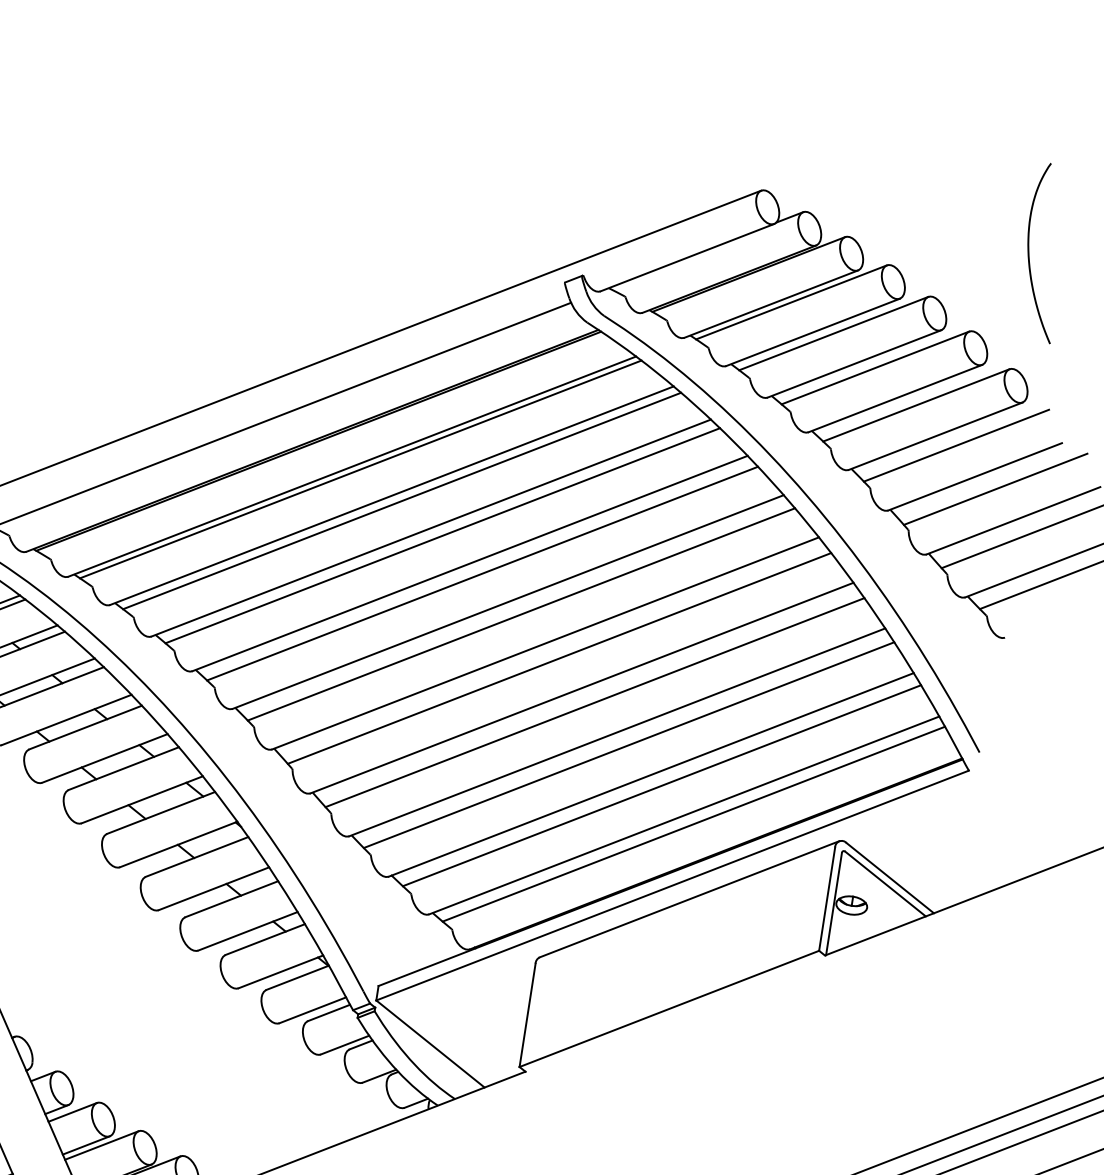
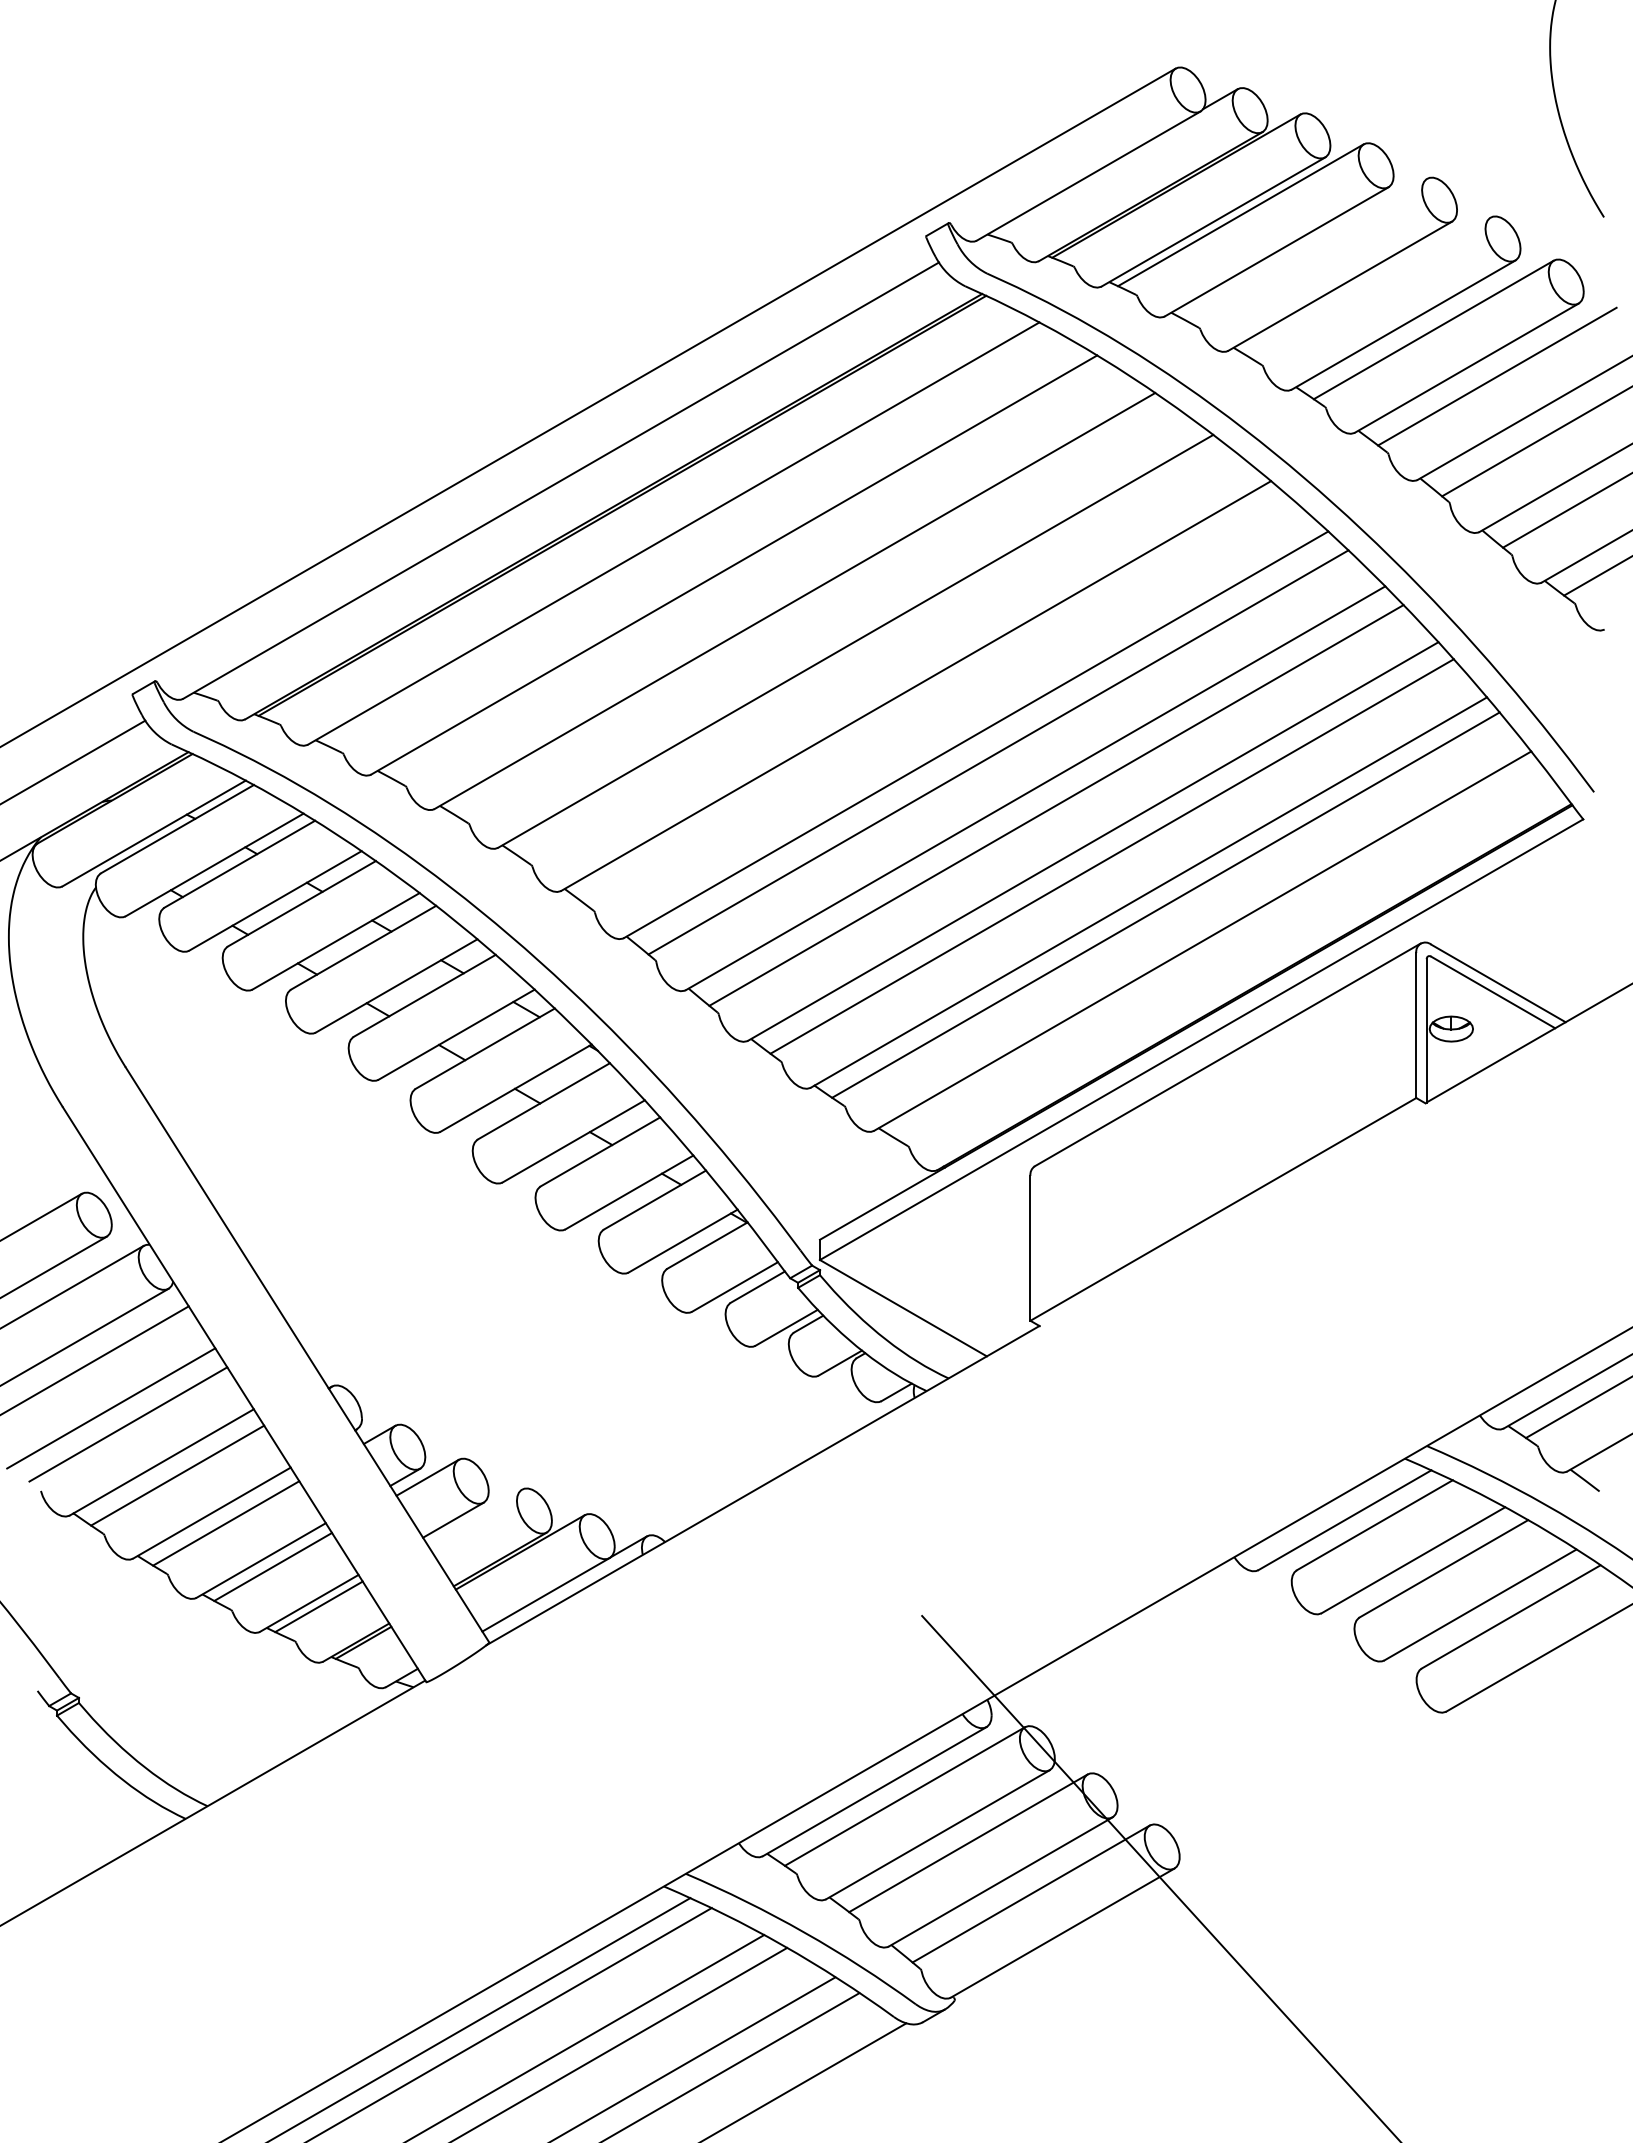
line: (833, 333) -> (1305, 248), removed
line: (875, 368) -> (1369, 287), removed
line: (360, 469) -> (685, 535), removed
line: (401, 500) -> (748, 569), removed
line: (442, 535) -> (812, 608), removed
line: (482, 573) -> (874, 652), removed
line: (521, 613) -> (936, 699), removed
line: (693, 823) -> (1217, 950), removed
line: (101, 1145) -> (474, 1516), removed

